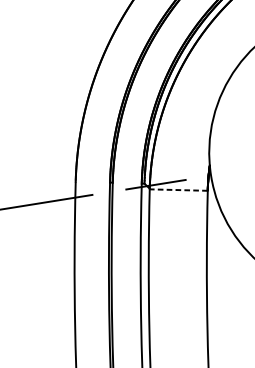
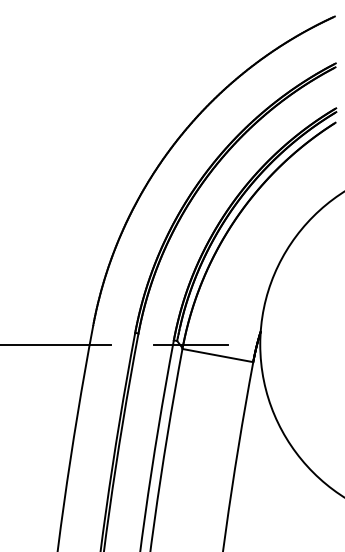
line: (178, 190) -> (217, 355), dashed -> solid

